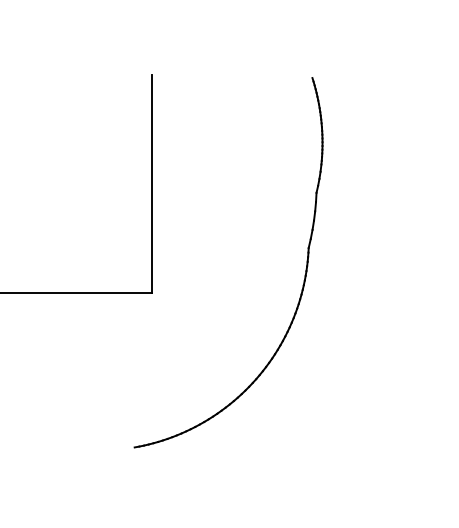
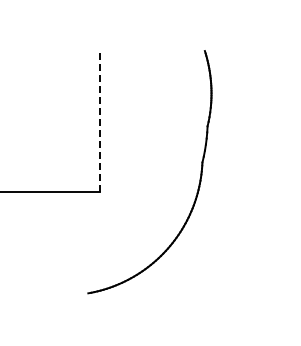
line: (151, 182) -> (99, 119), solid -> dashed

